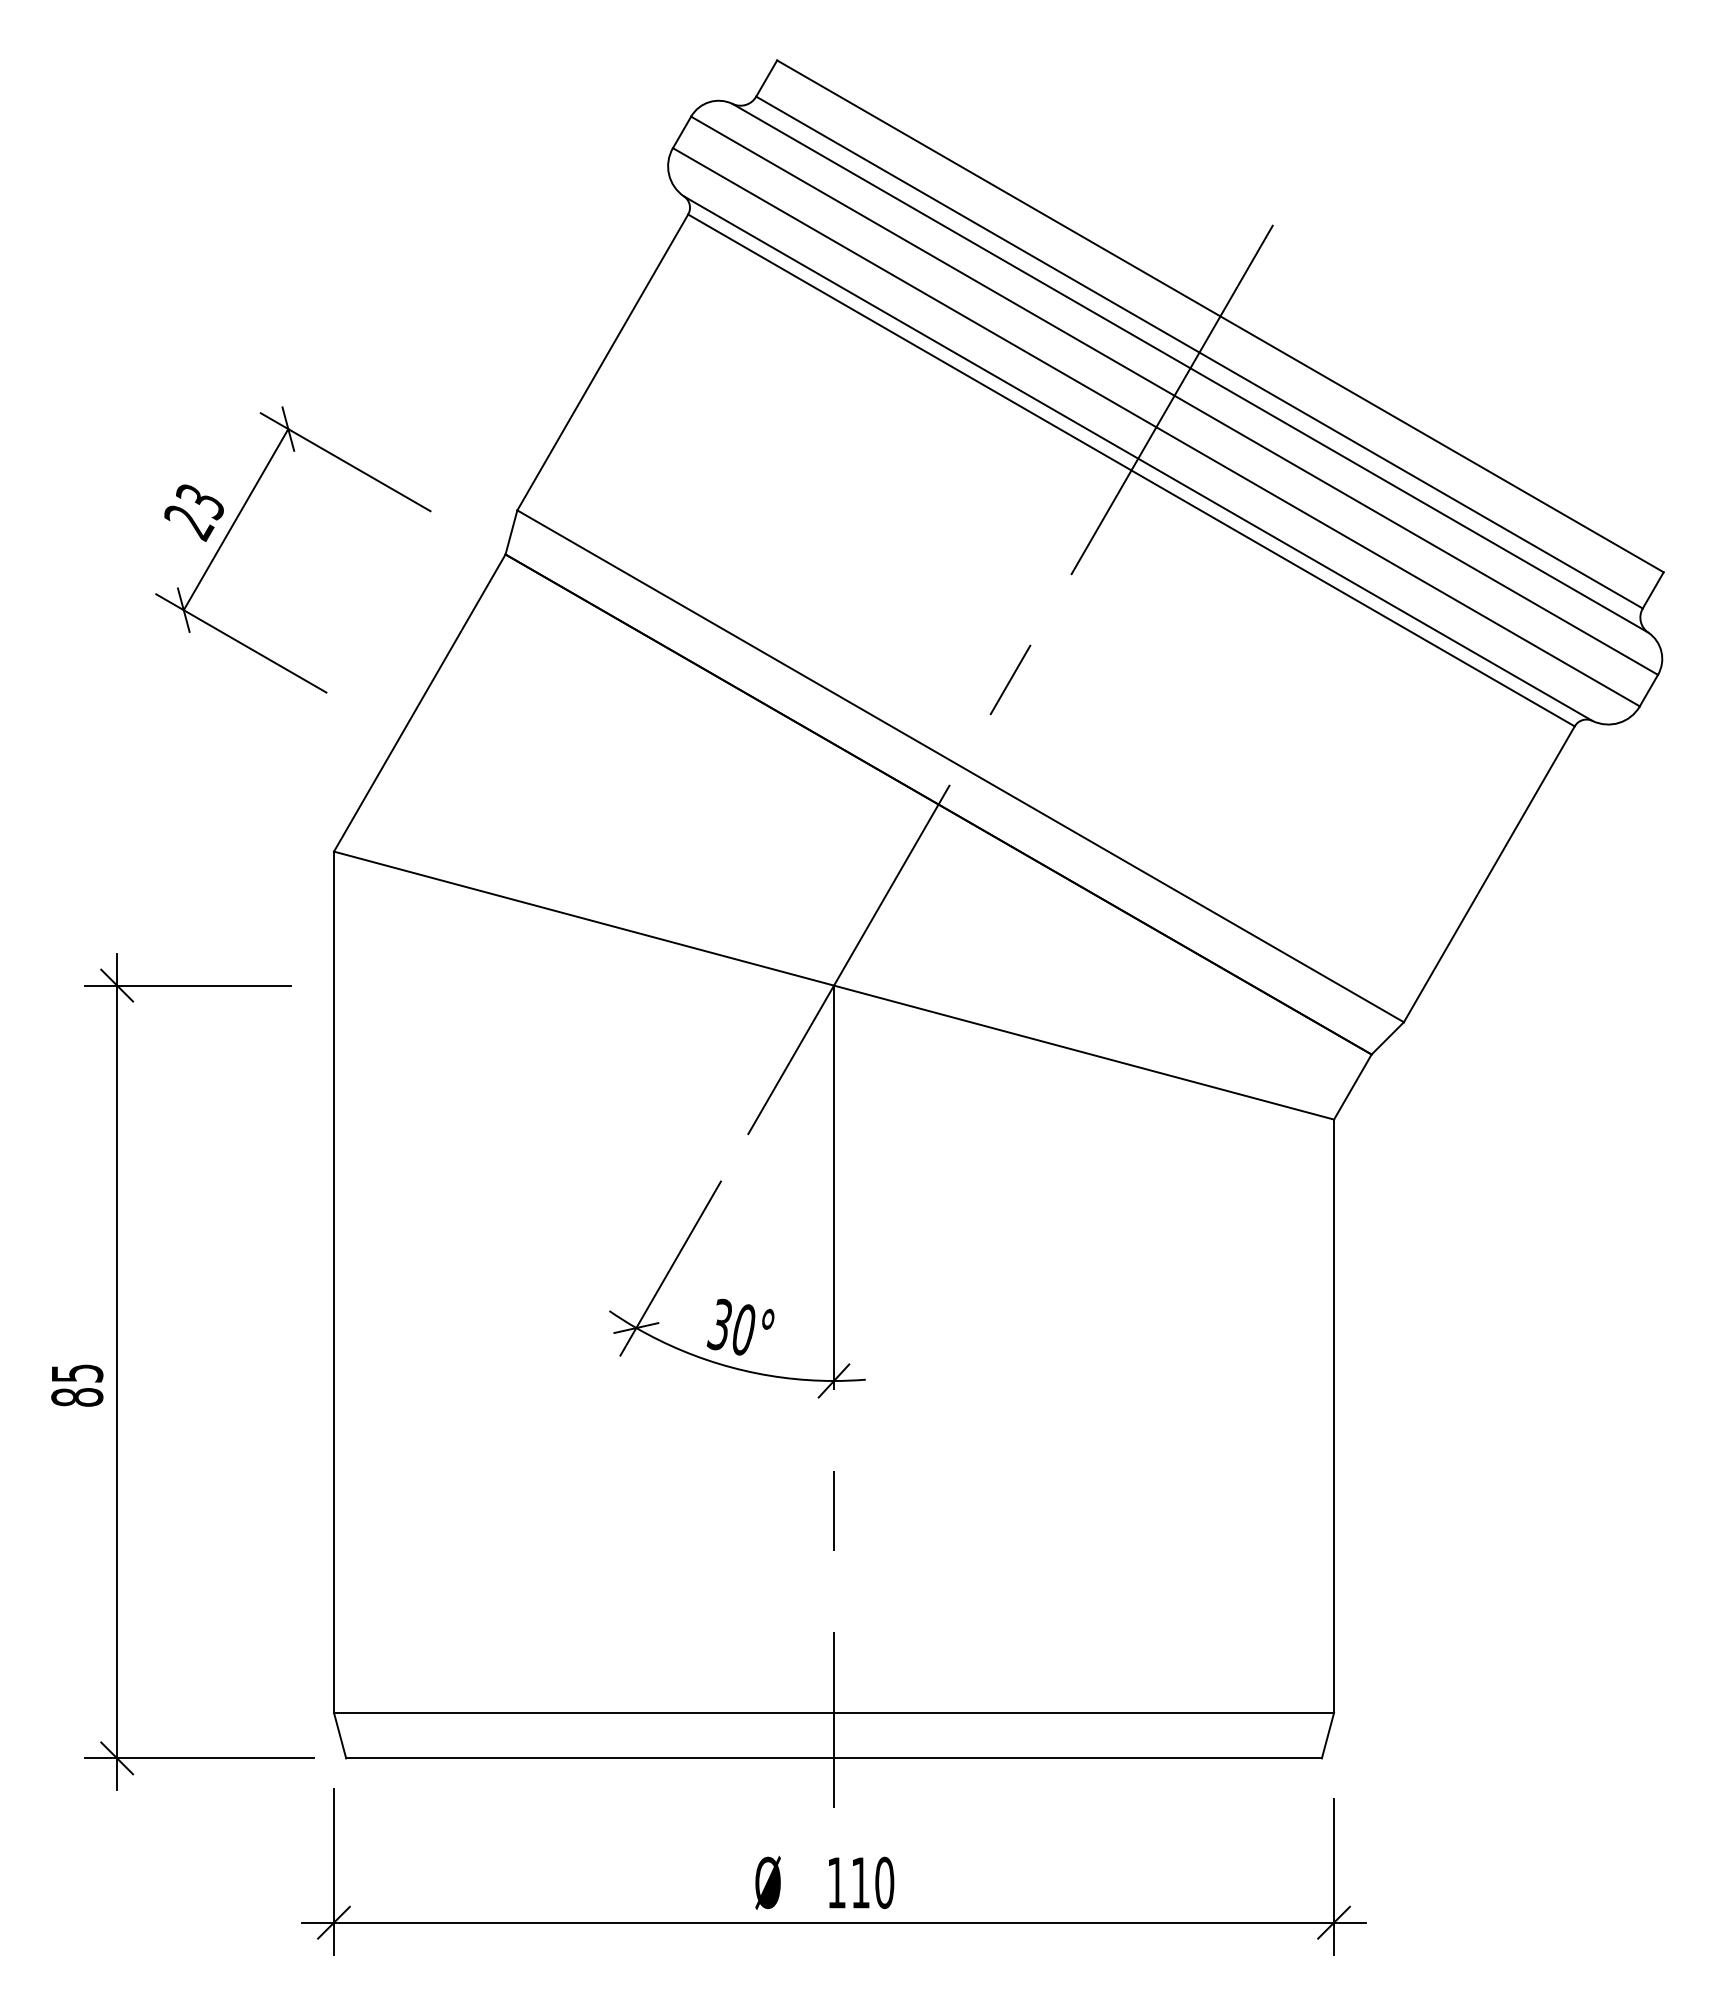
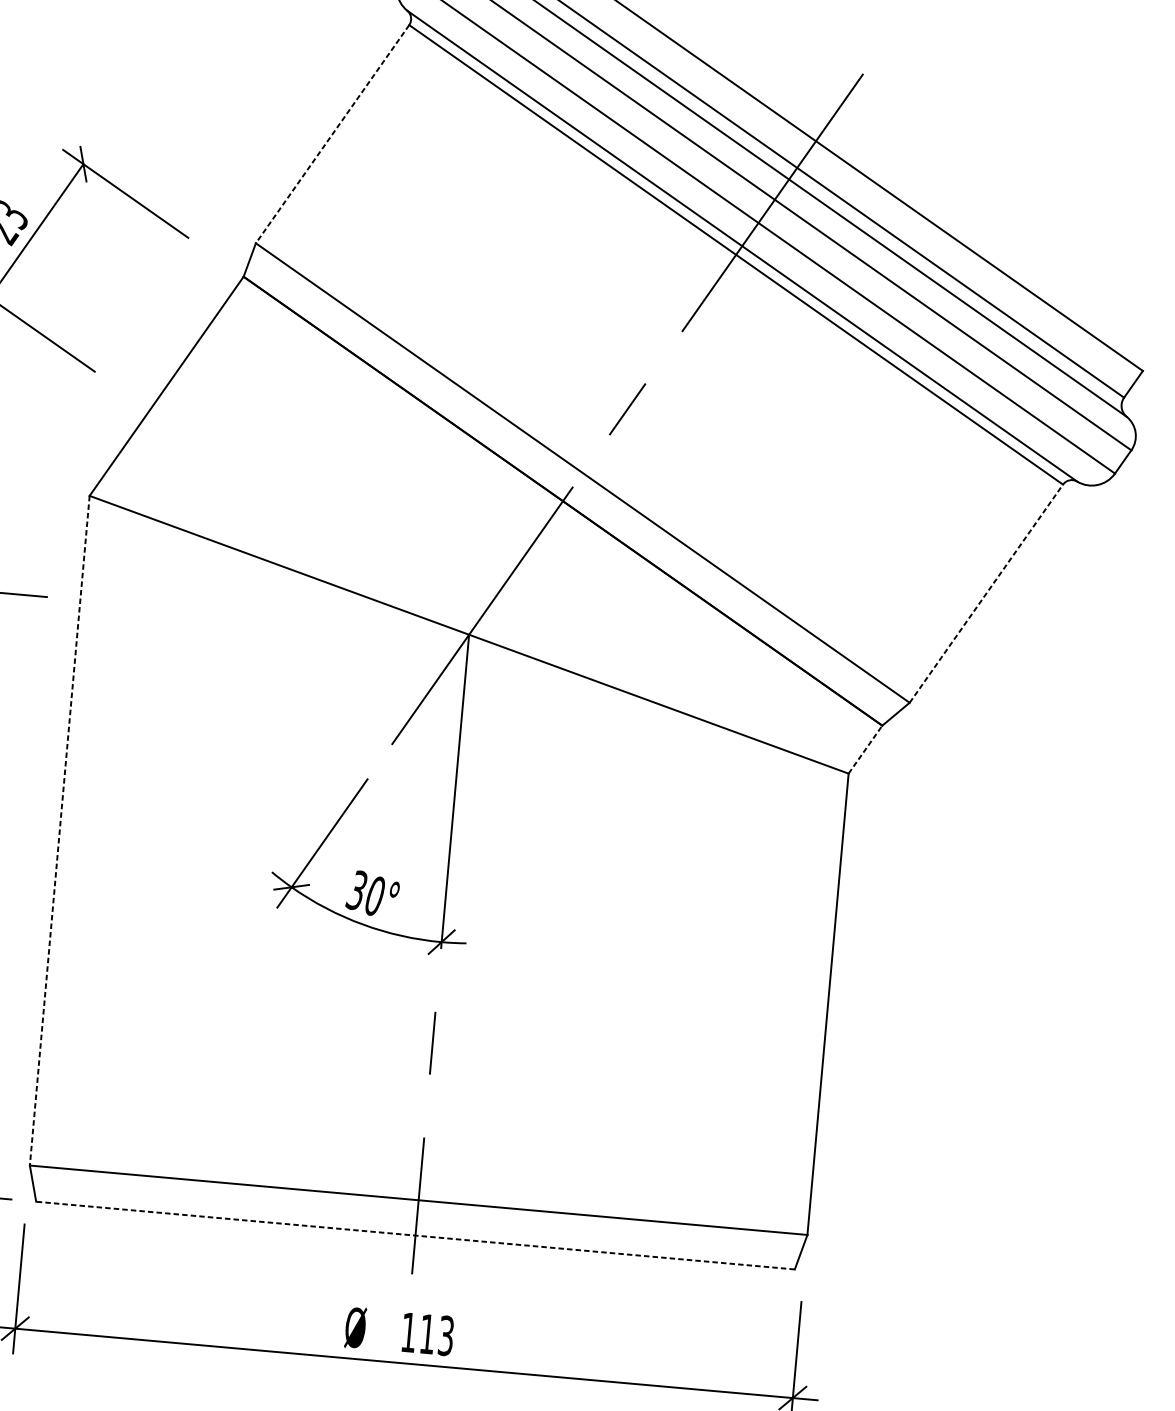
line: (602, 362) -> (332, 134), solid -> dashed
line: (1489, 874) -> (986, 593), solid -> dashed
line: (1352, 1087) -> (865, 749), solid -> dashed
line: (334, 1282) -> (60, 830), solid -> dashed
line: (834, 1758) -> (415, 1235), solid -> dashed
text: (884, 1882) -> (446, 1335), 110 -> 113

